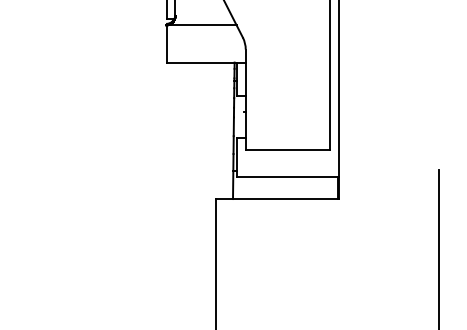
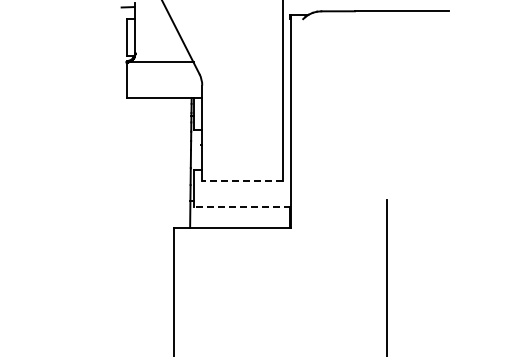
line: (287, 150) -> (242, 181), solid -> dashed
line: (287, 177) -> (242, 207), solid -> dashed

